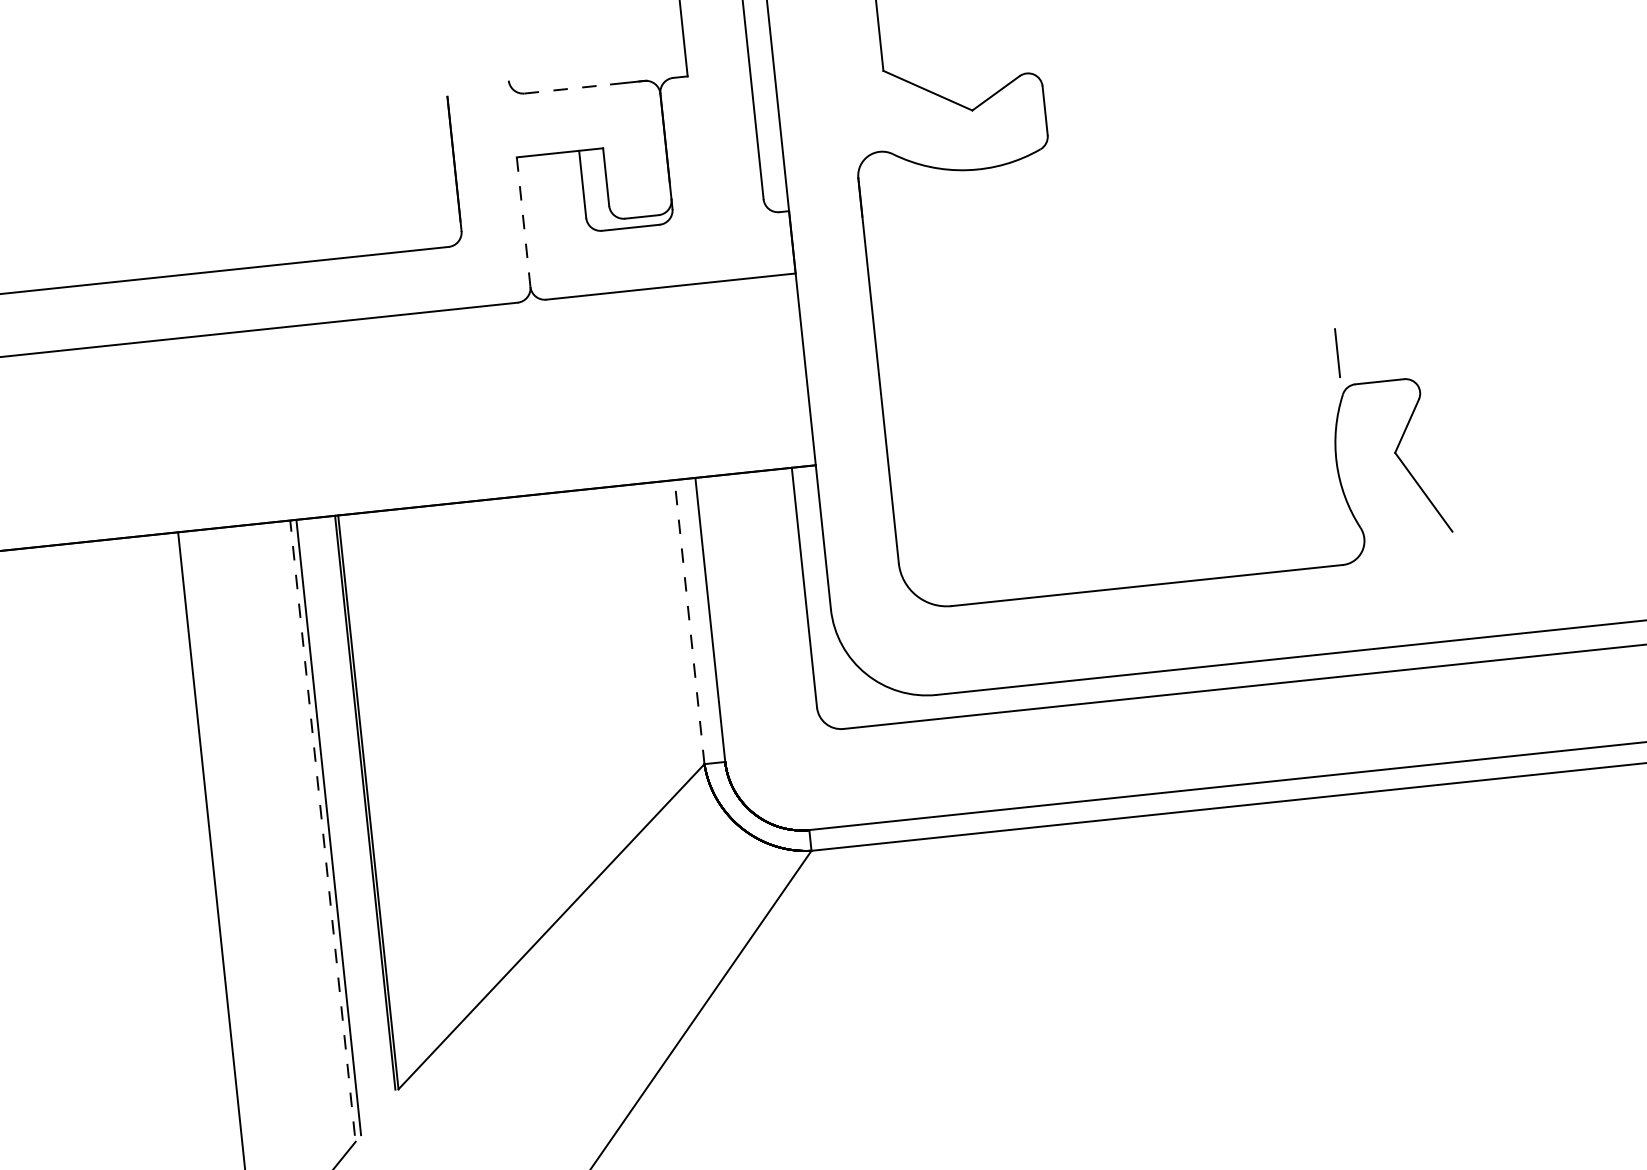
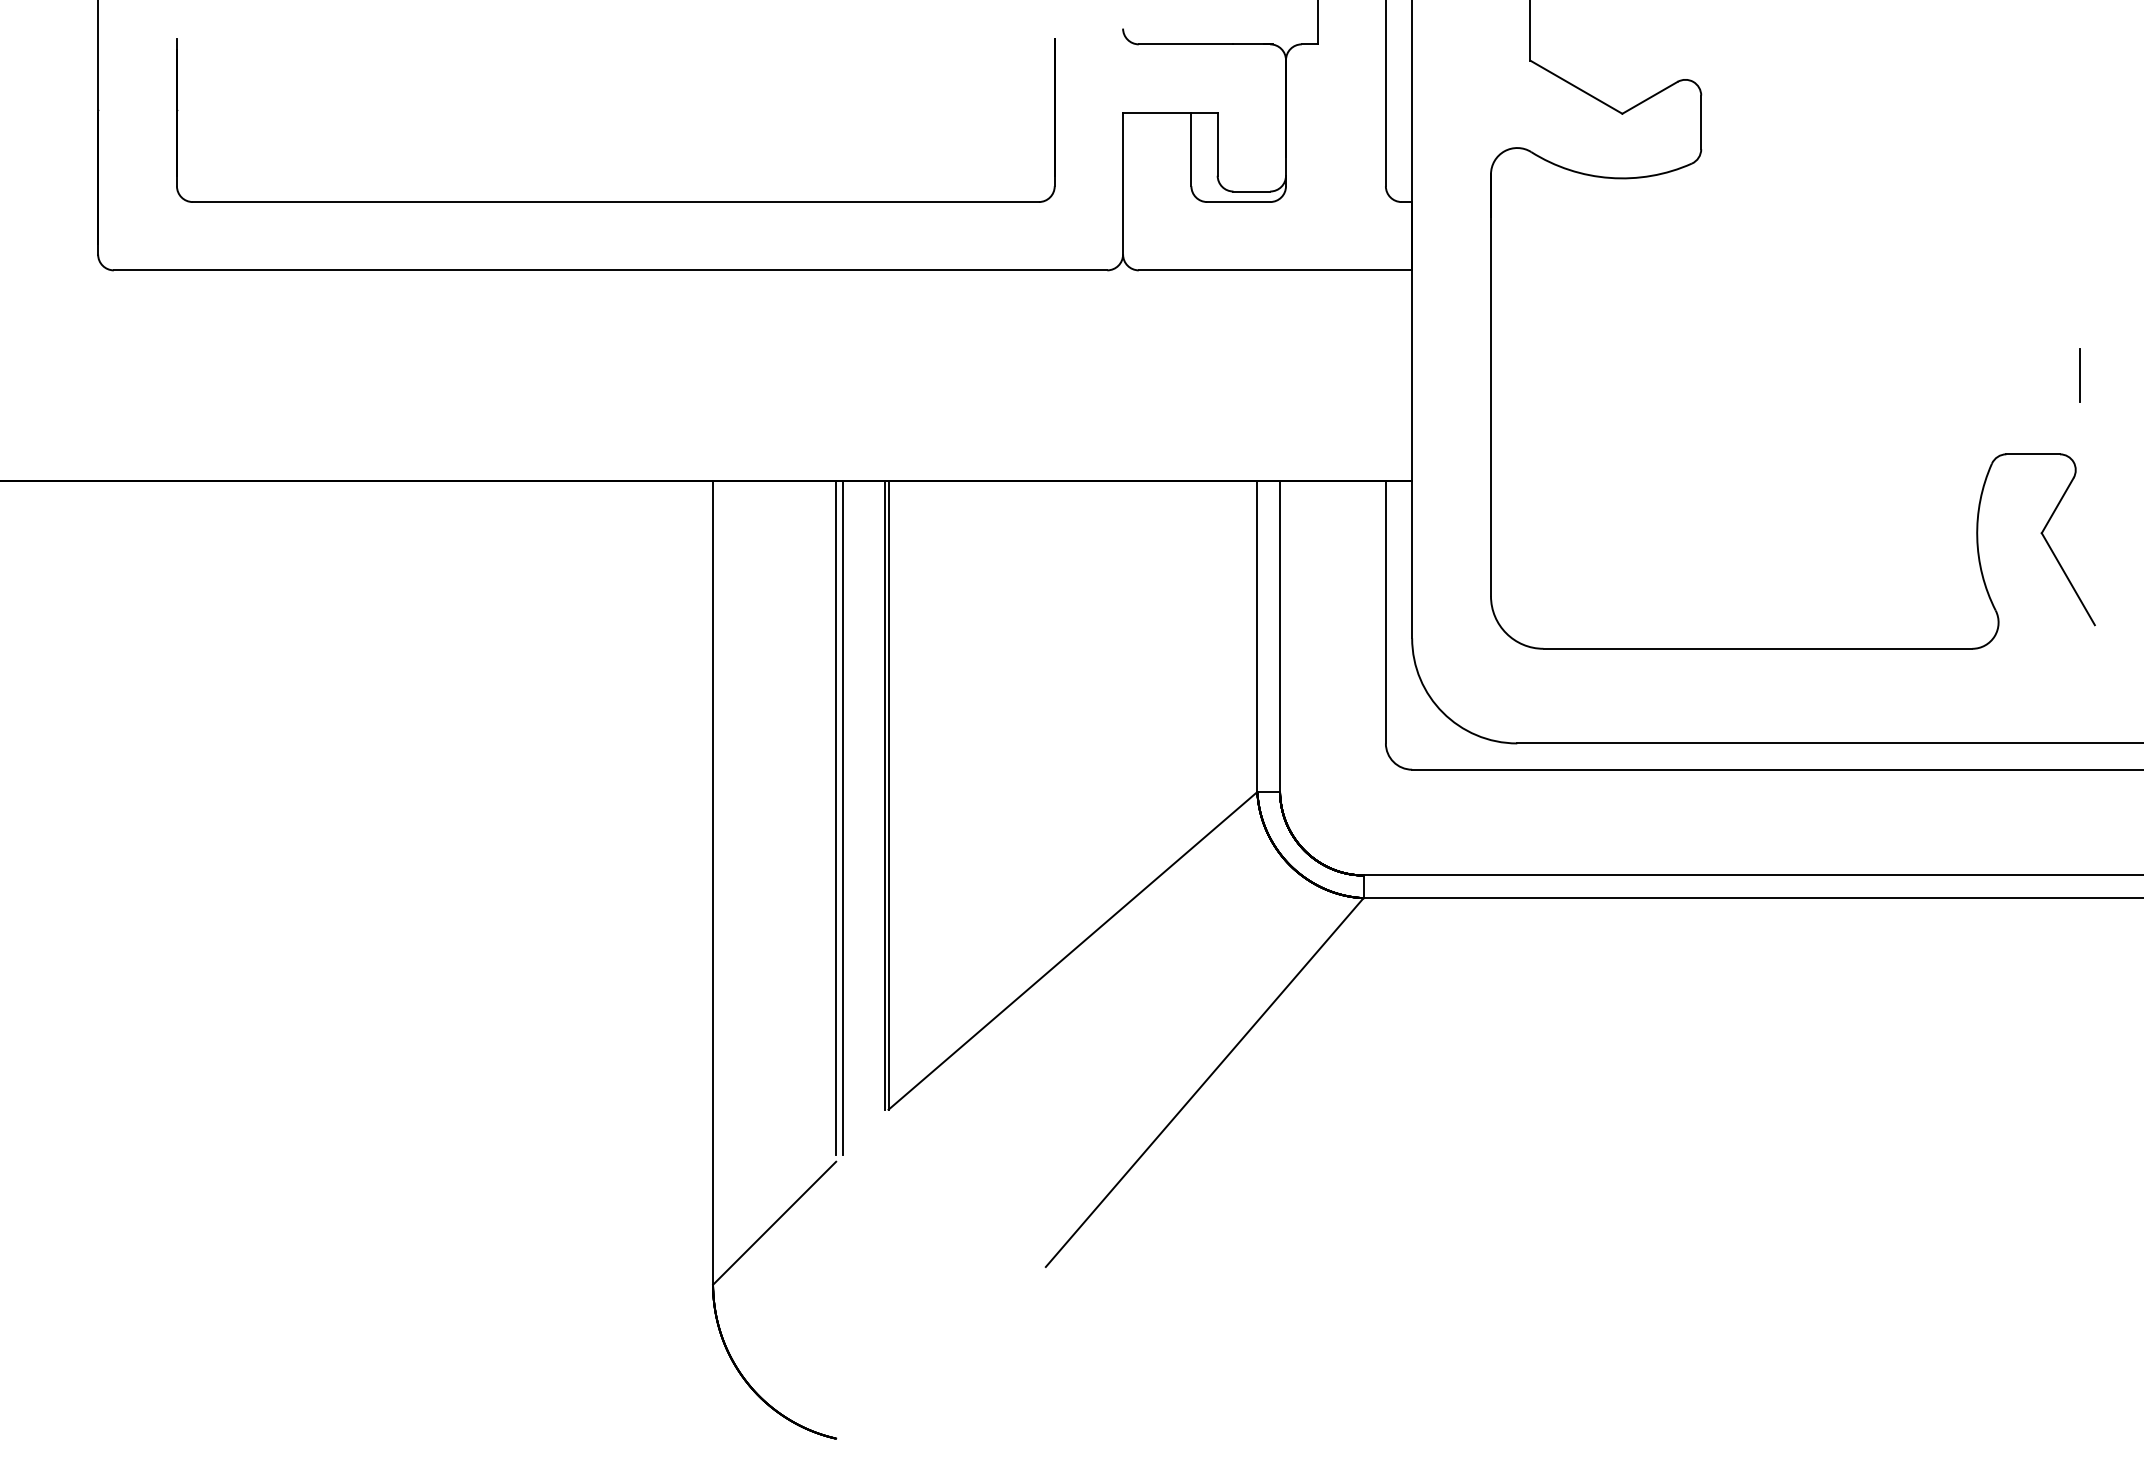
line: (568, 89) -> (1186, 44), dashed -> solid
line: (524, 221) -> (1123, 183), dashed -> solid
line: (1337, 353) -> (2079, 375), moved
line: (689, 622) -> (1257, 636), dashed -> solid
line: (323, 827) -> (836, 817), dashed -> solid

